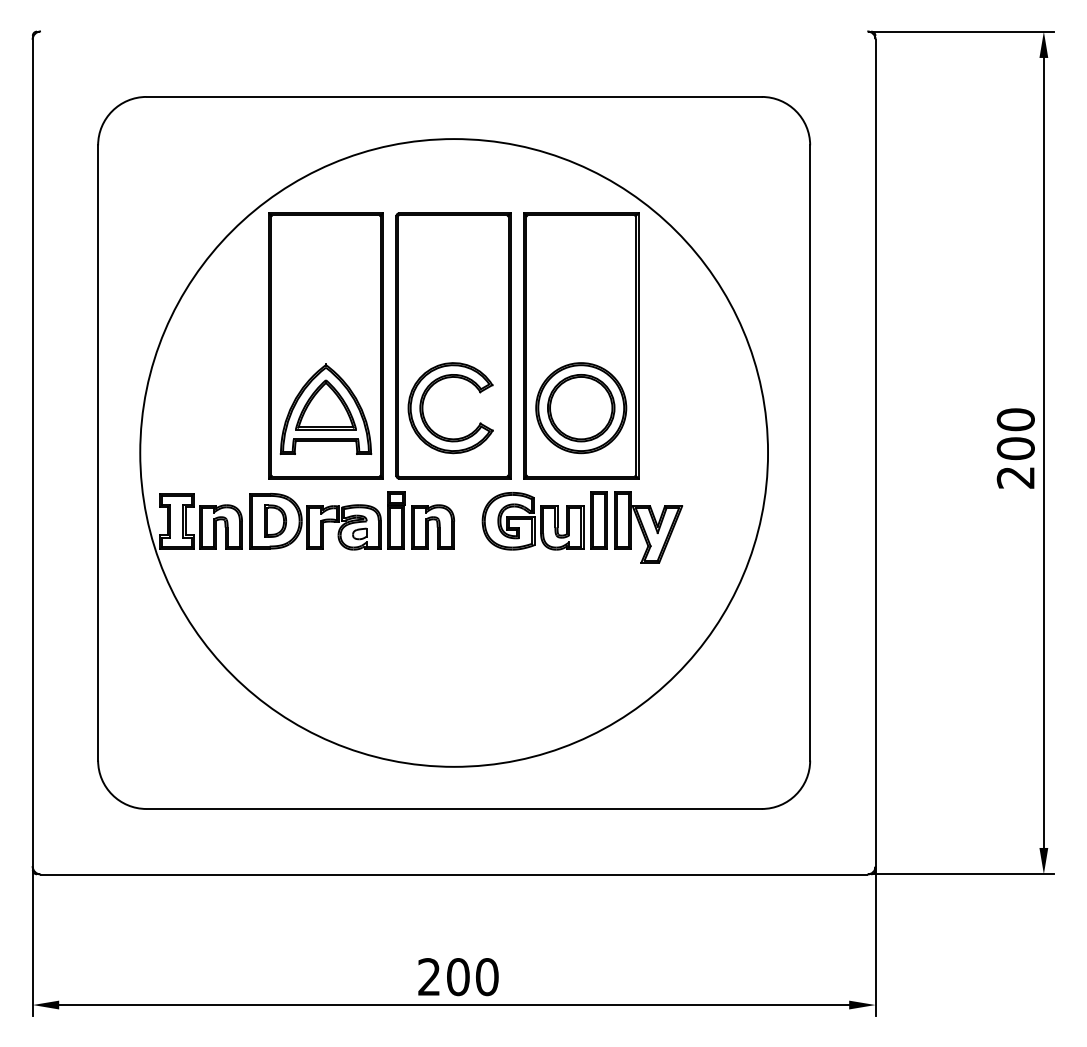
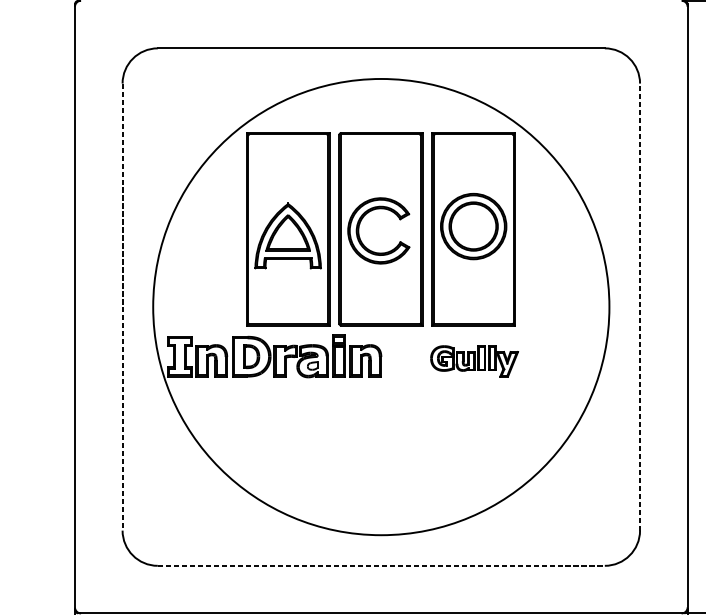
part: (325, 408) -> (287, 235), moved
part: (581, 408) -> (473, 226), moved
part: (424, 414) -> (359, 235), moved
line: (98, 452) -> (122, 306), solid -> dashed
line: (810, 452) -> (640, 306), solid -> dashed
part: (582, 527) -> (474, 361), size x0.6
line: (454, 808) -> (381, 565), solid -> dashed

